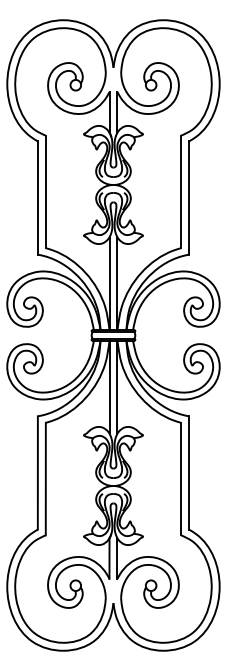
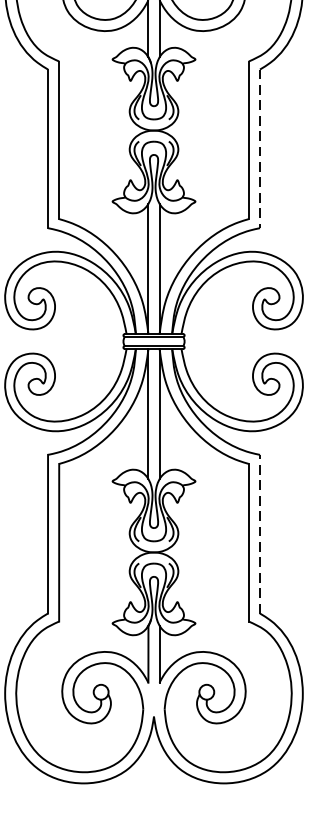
line: (189, 198) -> (260, 149), solid -> dashed
line: (189, 472) -> (260, 533), solid -> dashed

